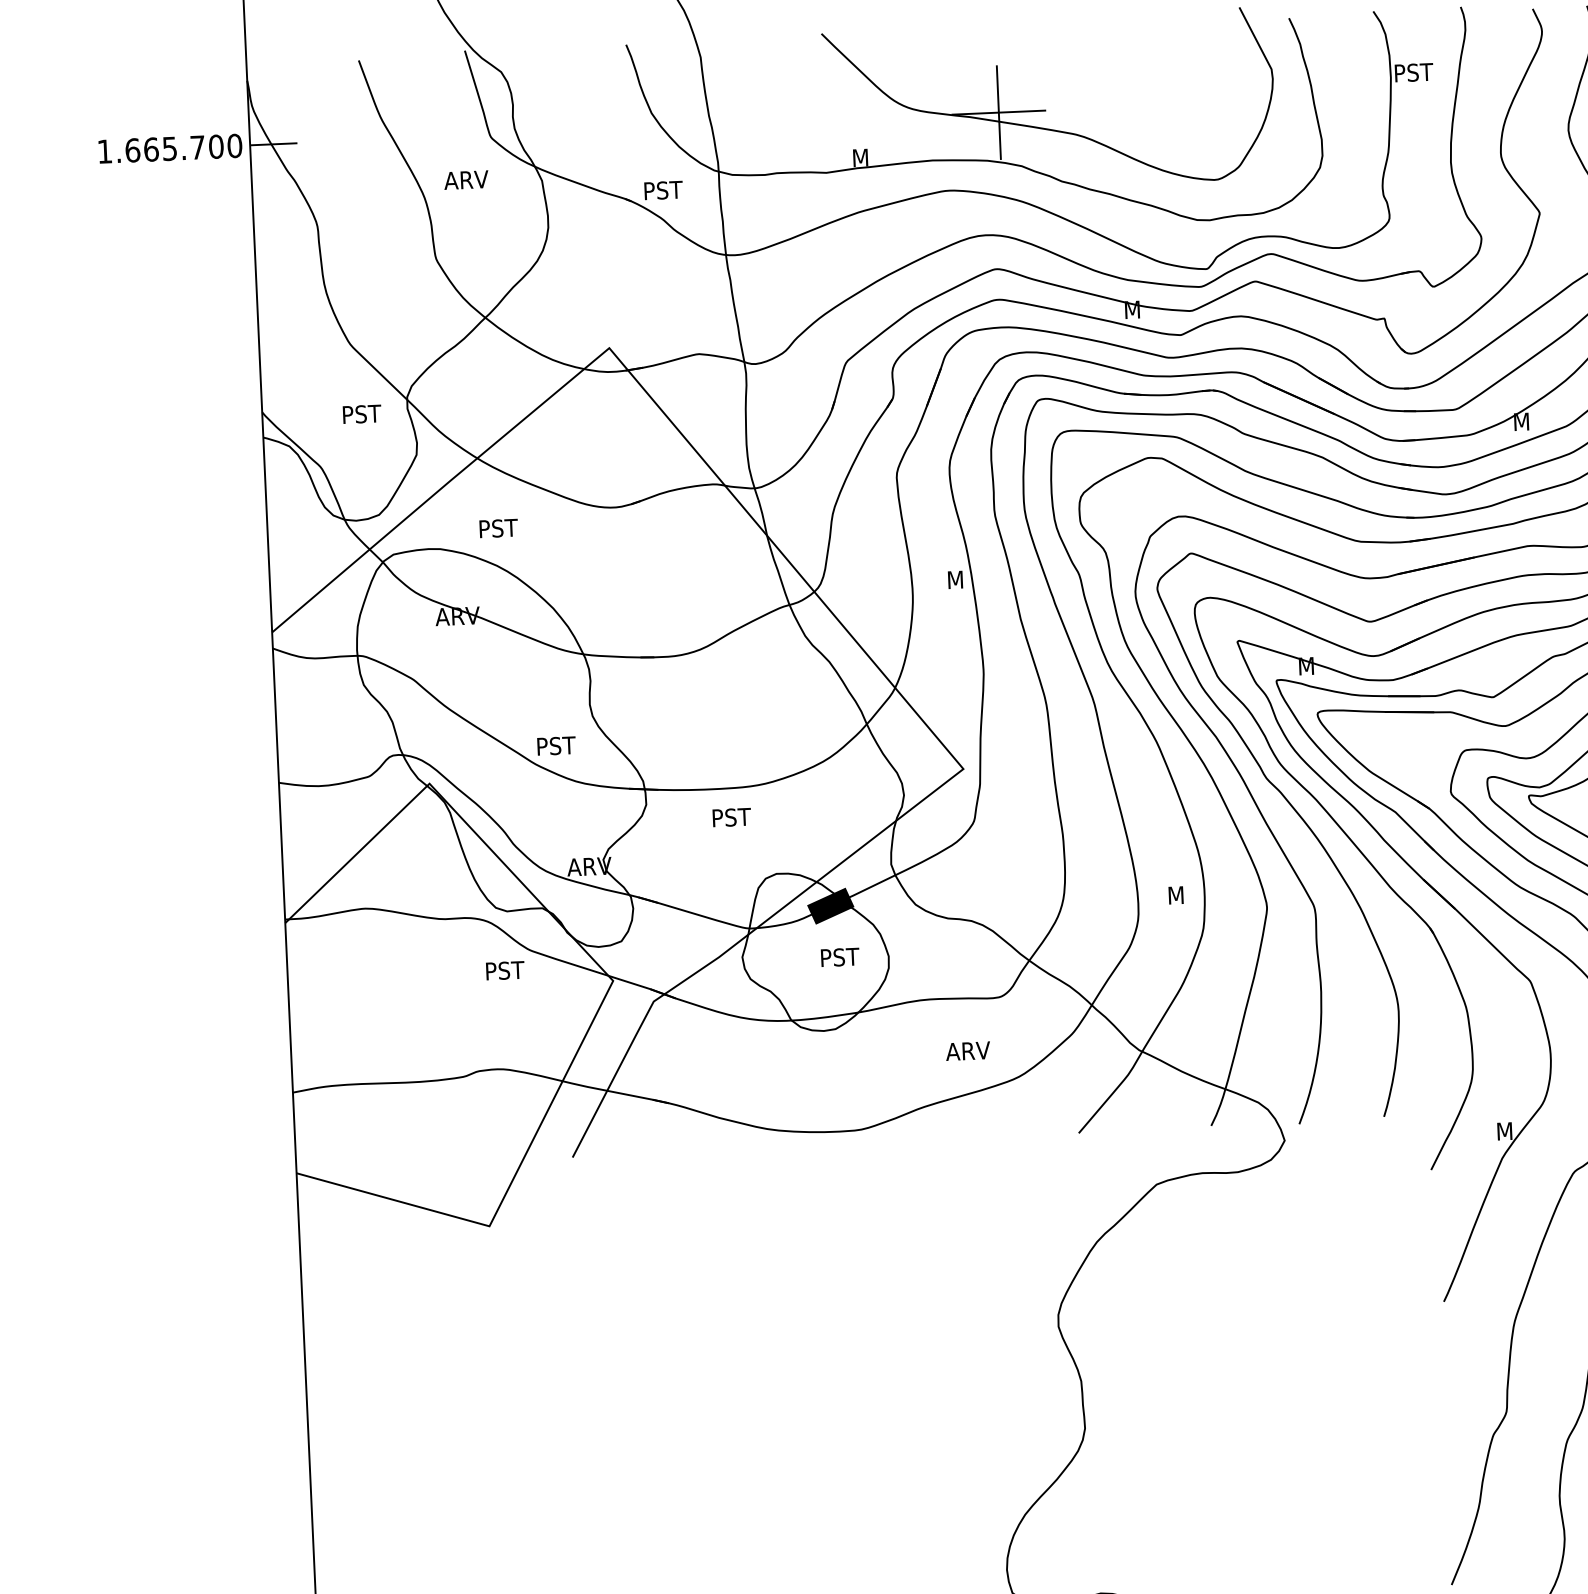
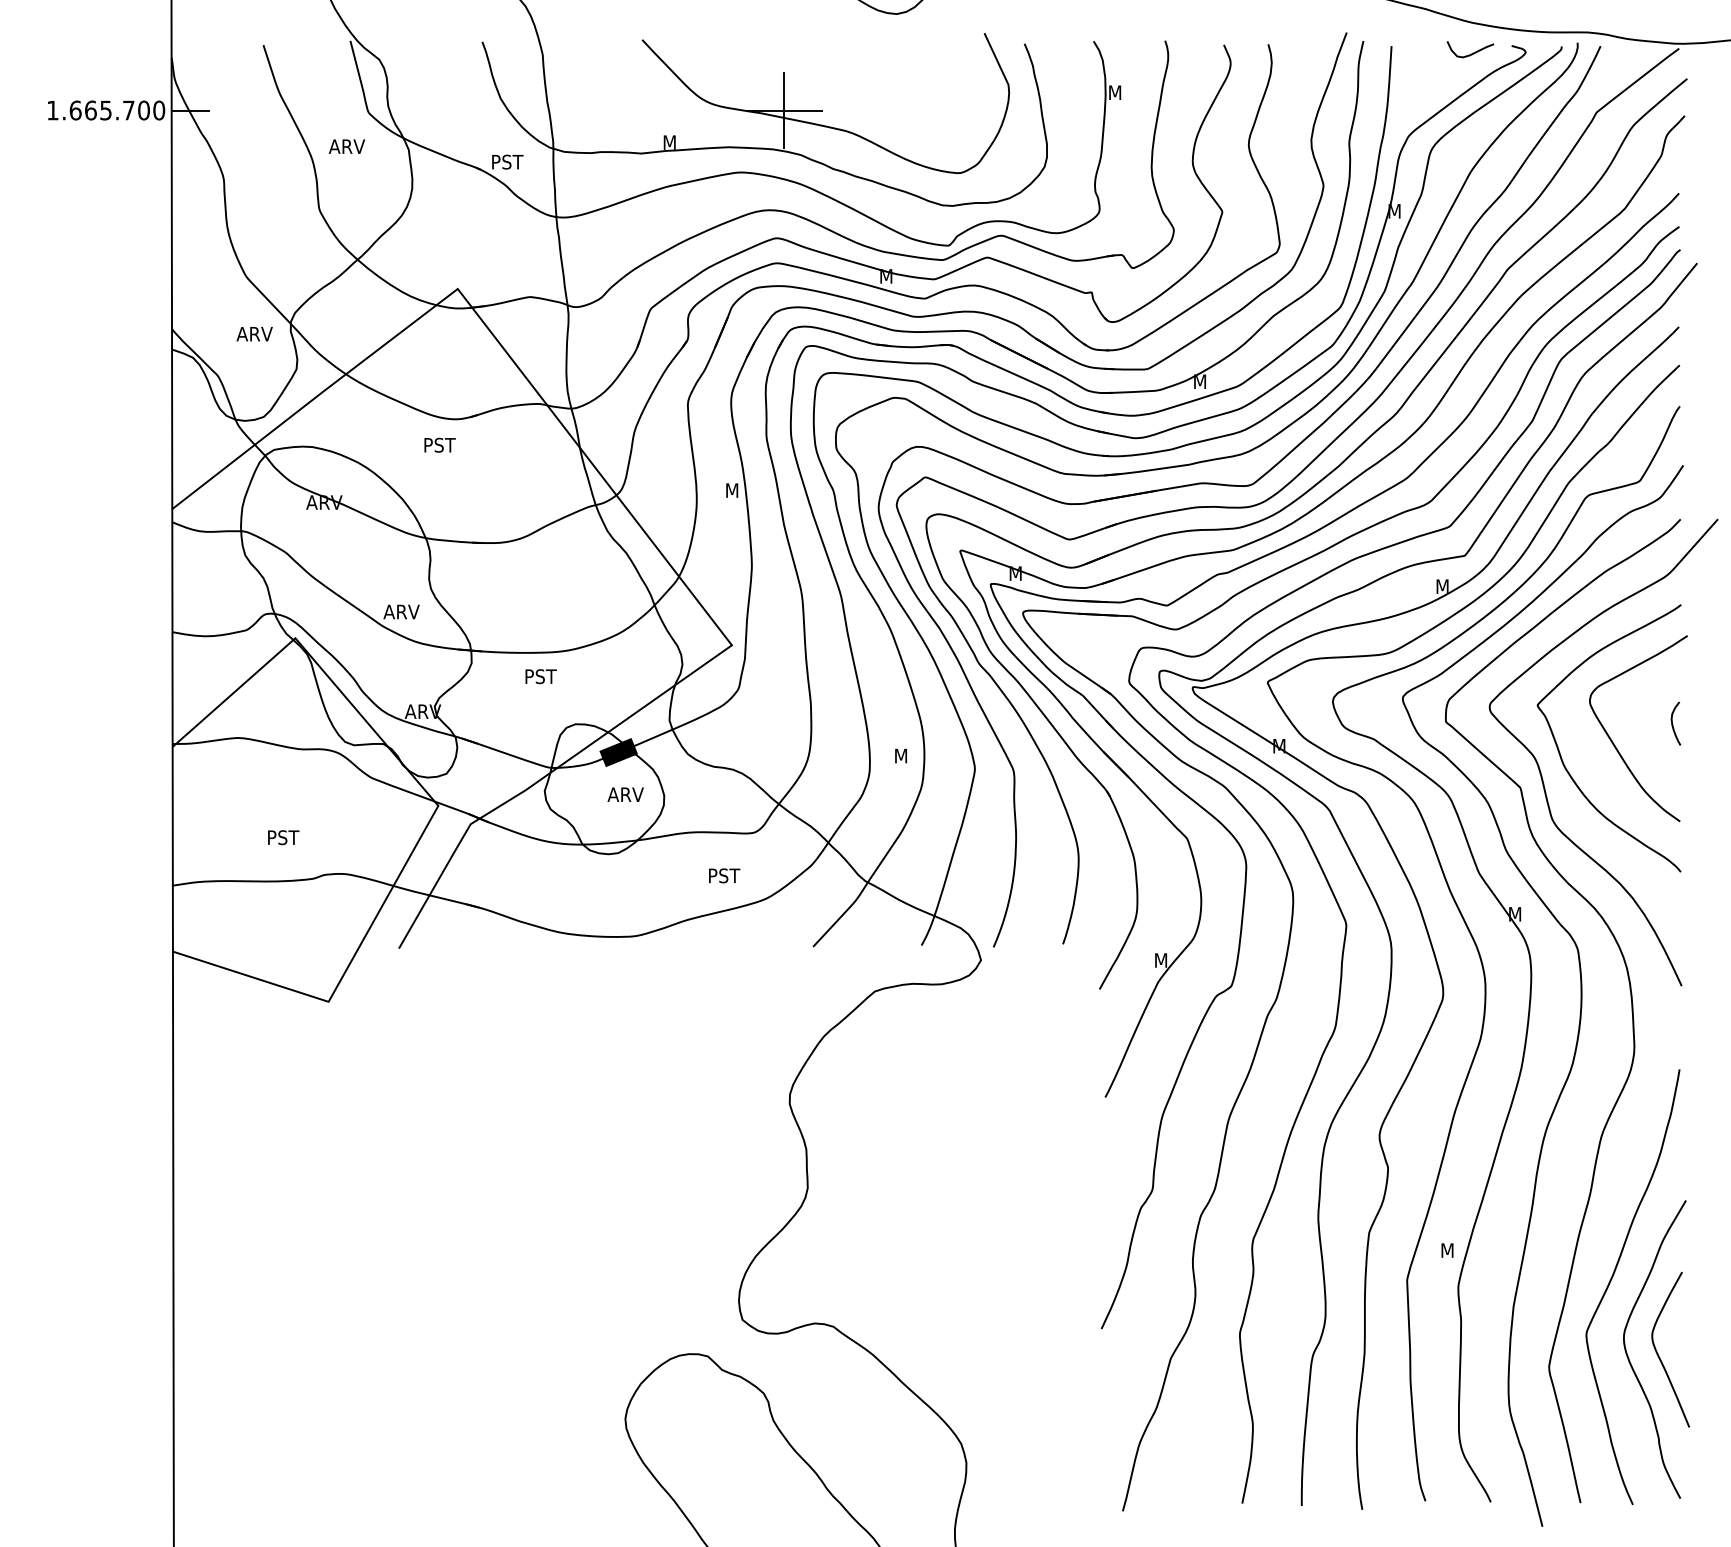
text: (1414, 72) -> (1125, 92), PST -> M
text: (363, 413) -> (254, 333), PST -> ARV
text: (498, 527) -> (439, 444), moved
text: (557, 745) -> (401, 611), PST -> ARV
text: (841, 957) -> (625, 794), PST -> ARV
text: (505, 970) -> (283, 837), moved
text: (967, 1050) -> (725, 875), ARV -> PST

